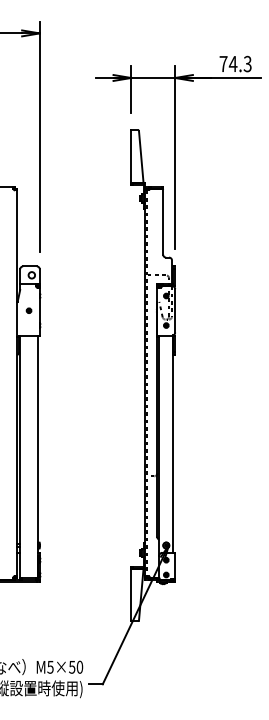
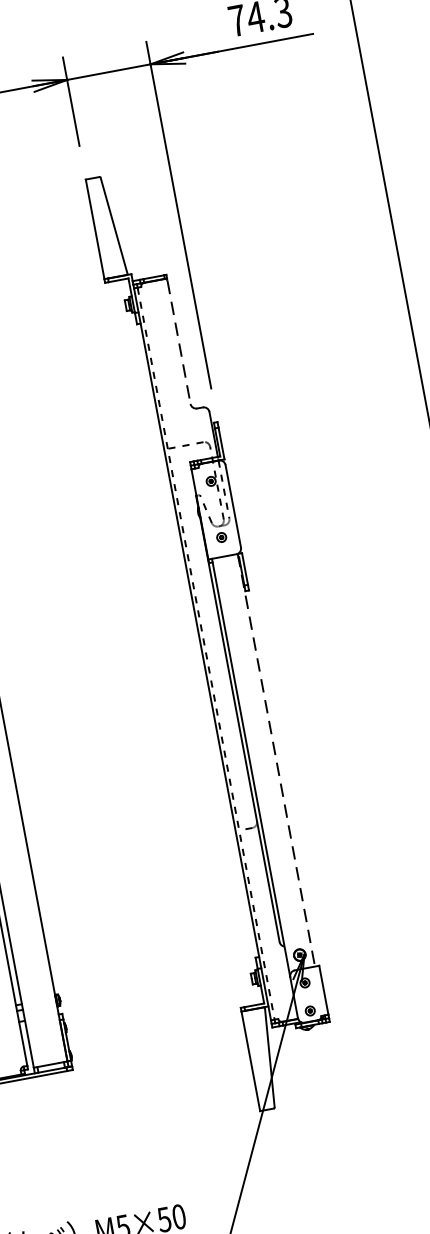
line: (163, 222) -> (179, 342), solid -> dashed
line: (172, 444) -> (275, 761), solid -> dashed

